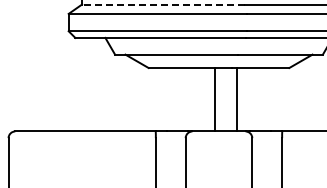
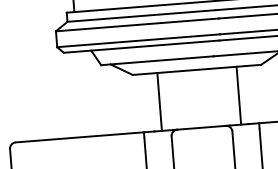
line: (162, 4) -> (140, 16), dashed -> solid
line: (214, 99) -> (159, 101), moved
line: (237, 99) -> (238, 95), moved

